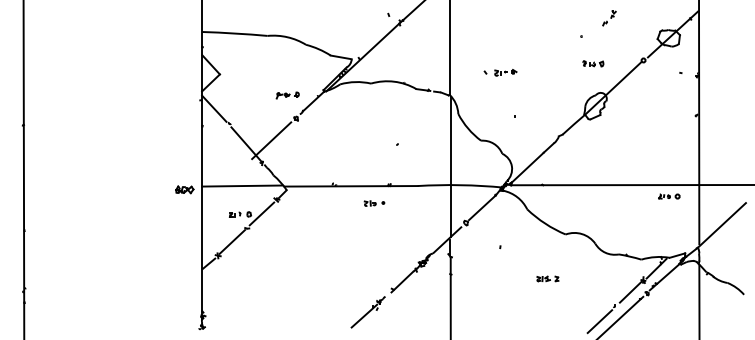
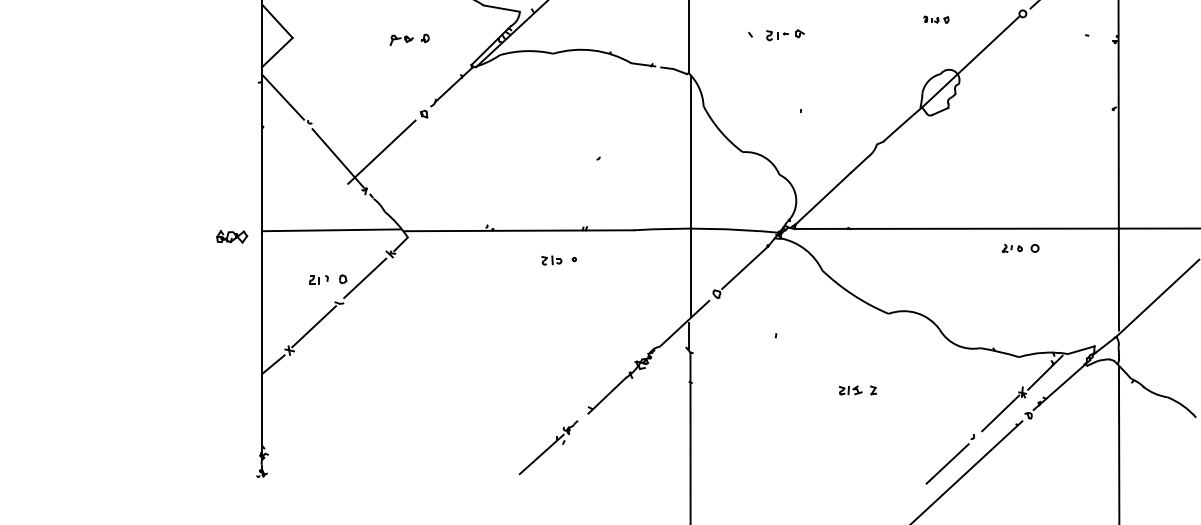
part: (593, 63) -> (936, 19), size x0.7
part: (287, 95) -> (409, 39), moved
part: (669, 196) -> (1021, 248), moved

